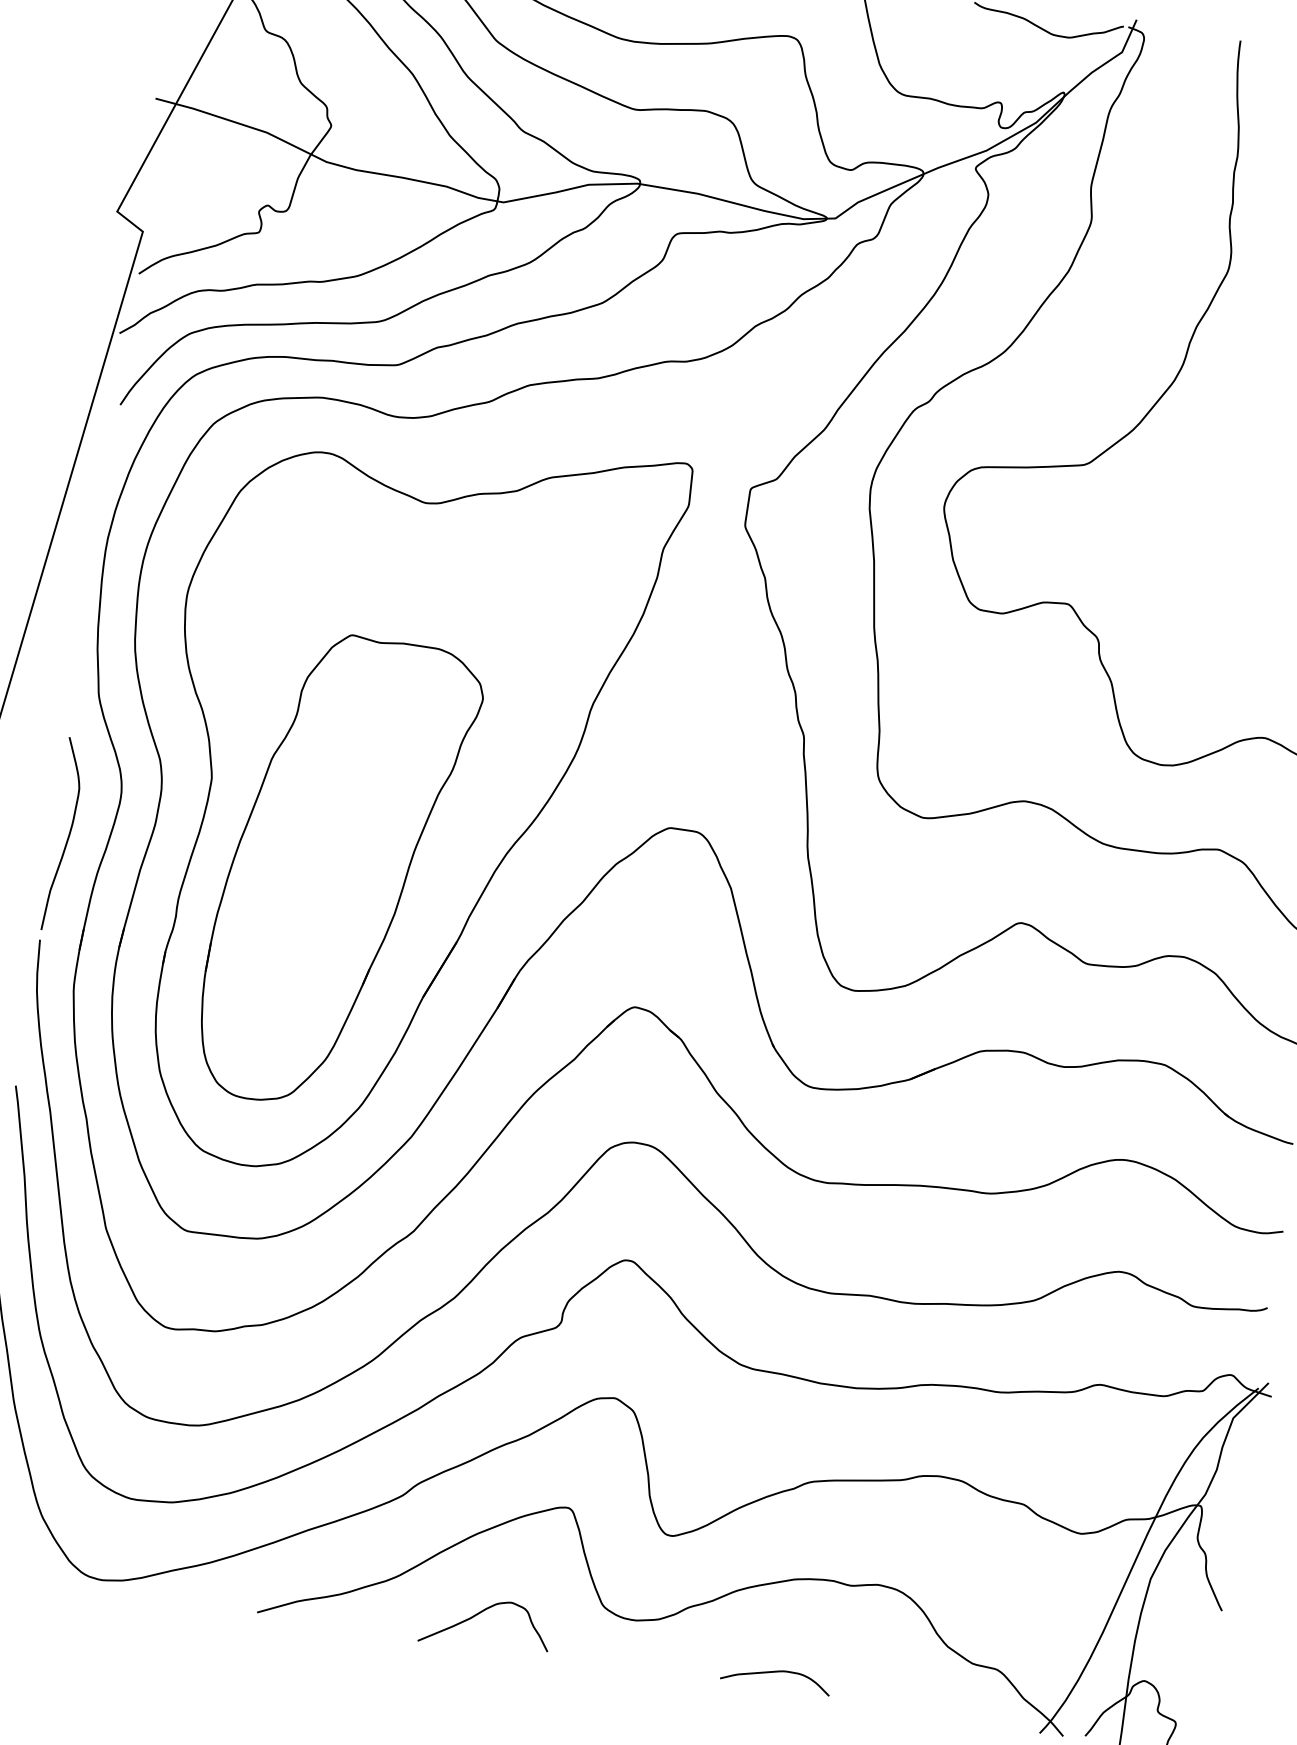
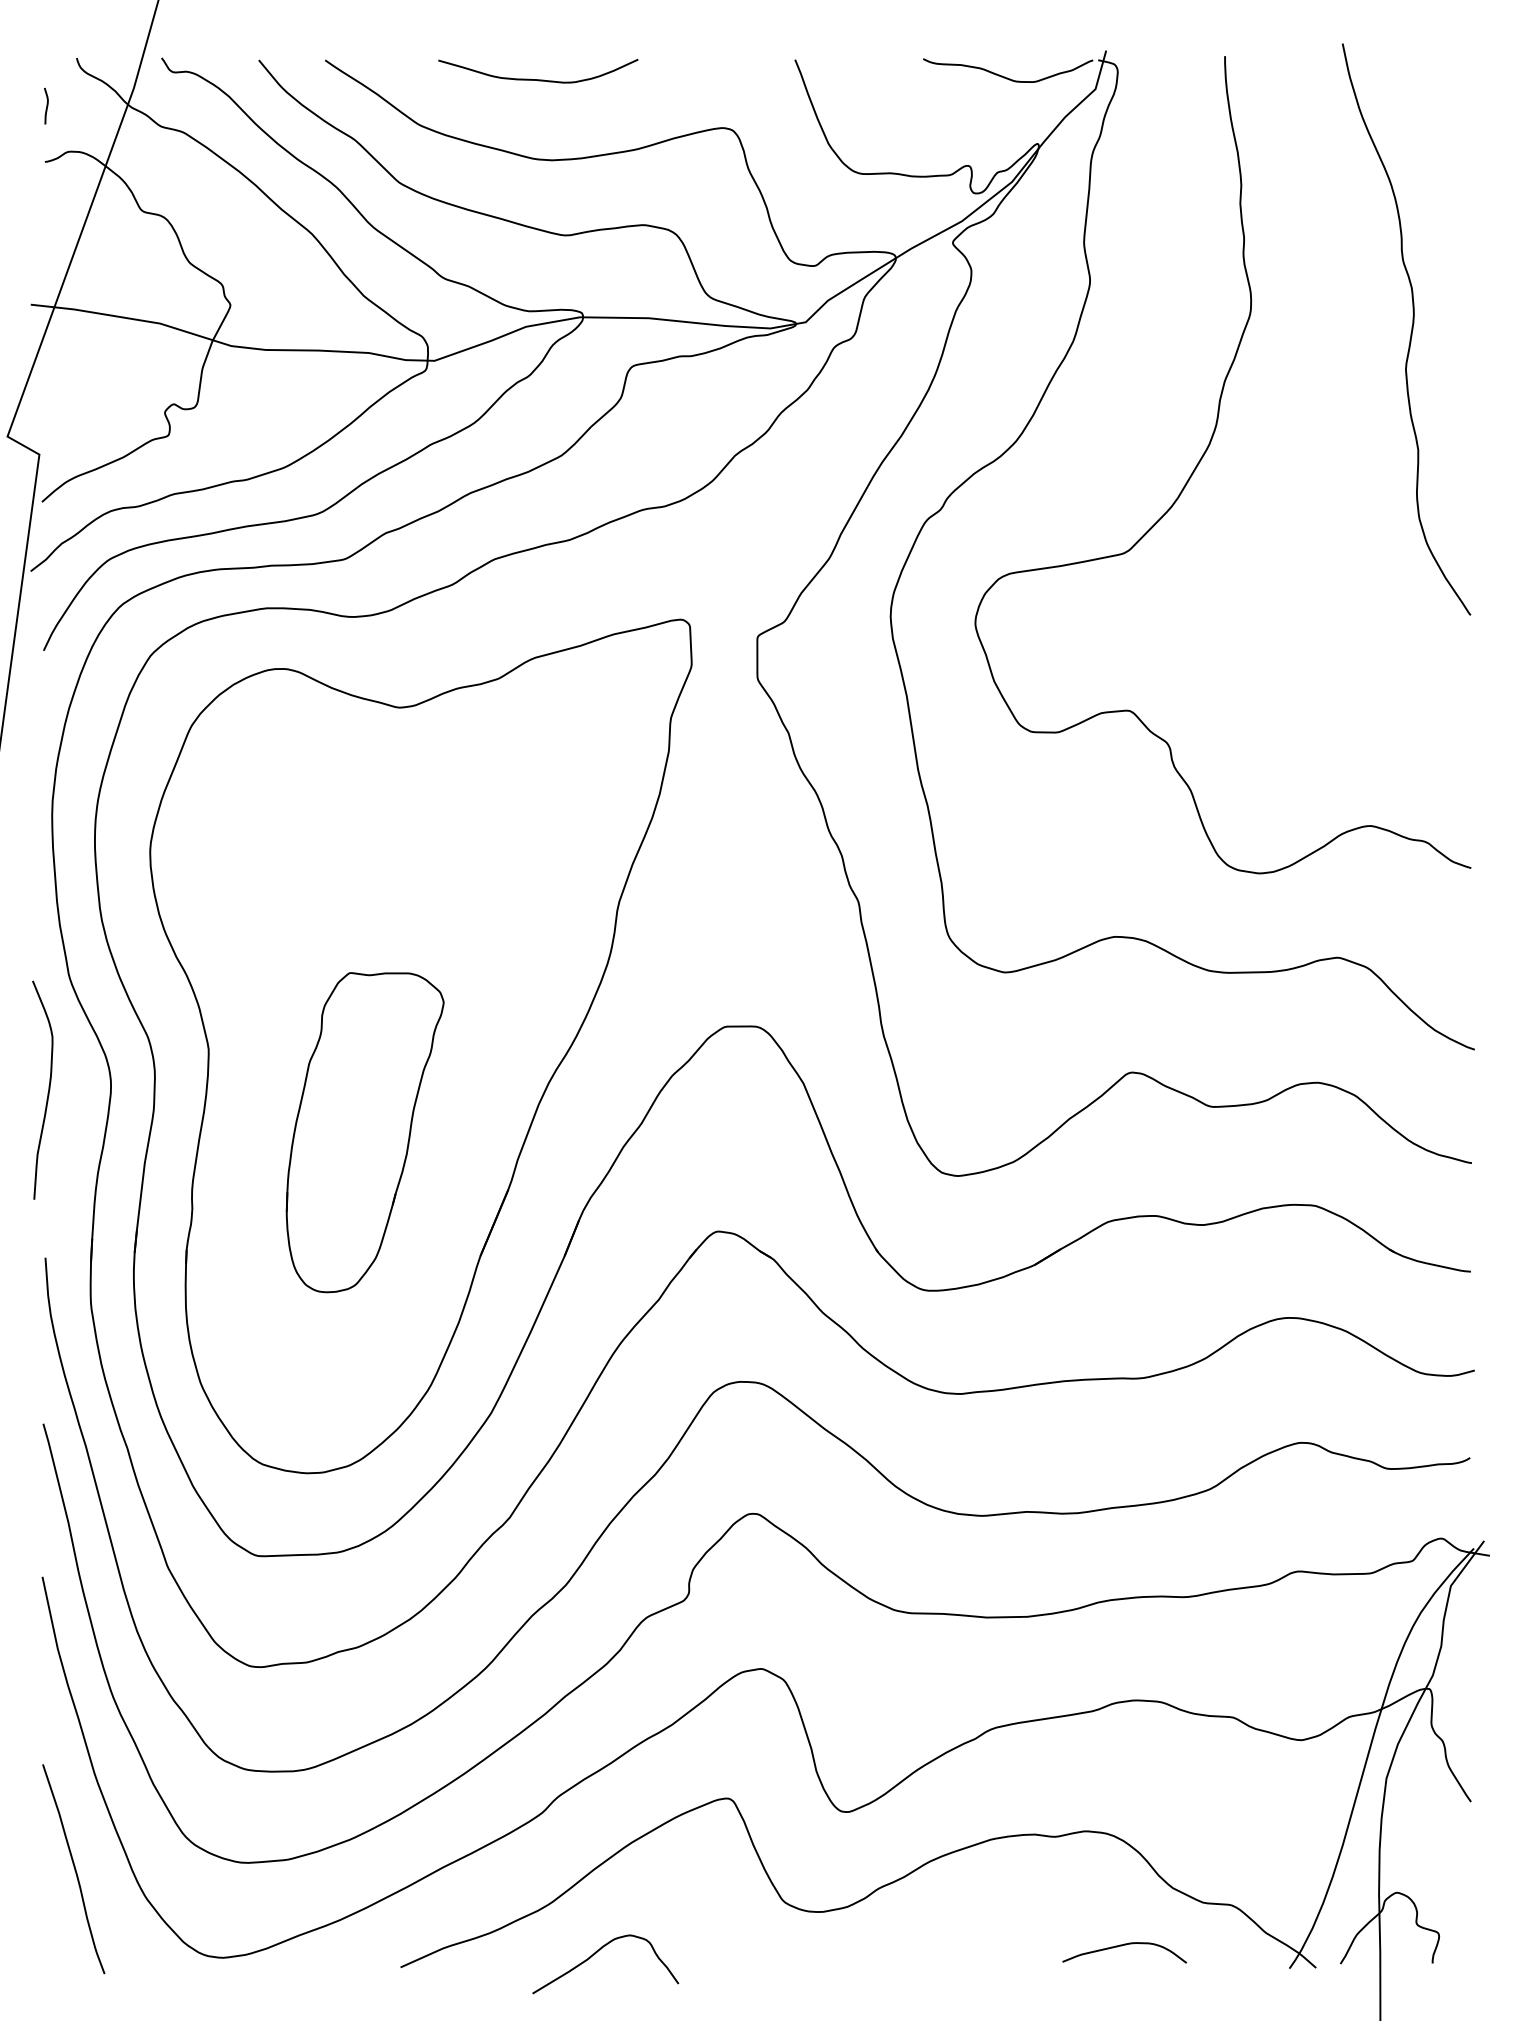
curve: (67, 837) -> (47, 1092), moved
part: (337, 872) -> (364, 1132), size x0.6
curve: (478, 1614) -> (595, 1954), moved
curve: (774, 1672) -> (1122, 1946), moved

